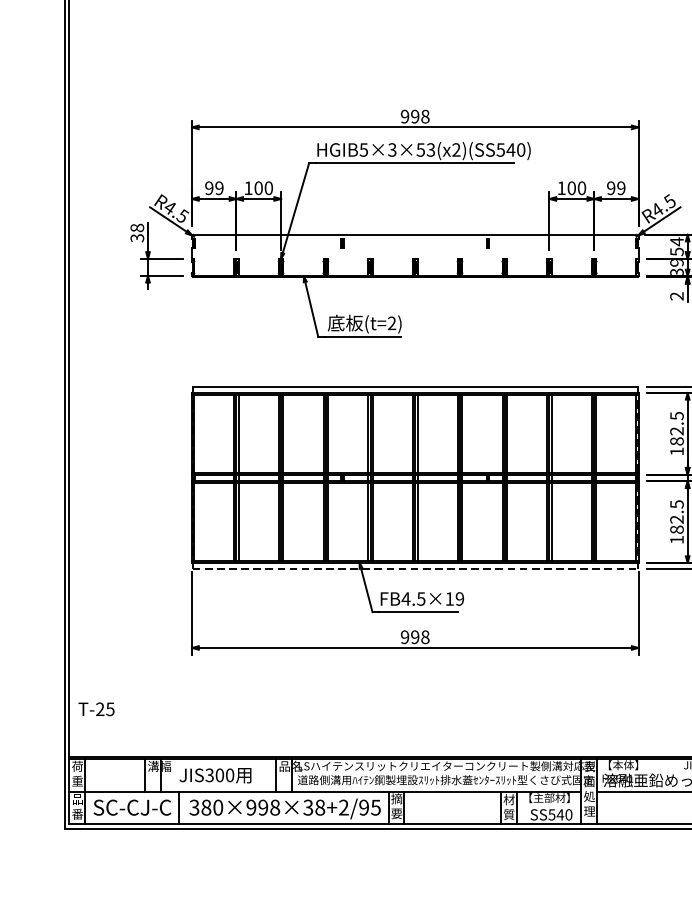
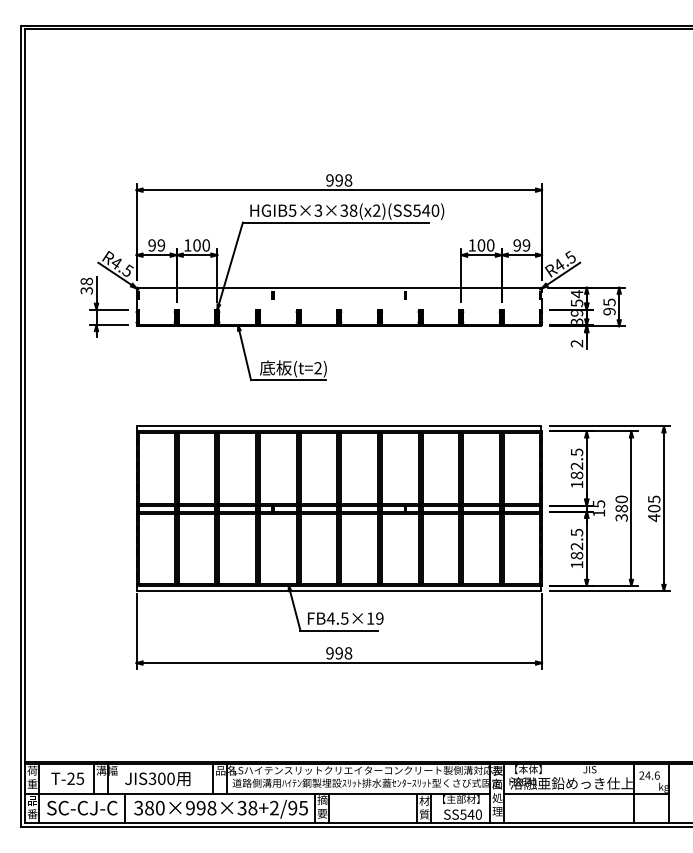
text: (426, 149) -> (349, 210), HGIB5×3×53(x2)(SS540) -> HGIB5×3×38(x2)(SS540)
line: (415, 568) -> (339, 590), dashed -> solid
text: (96, 708) -> (67, 778), moved

